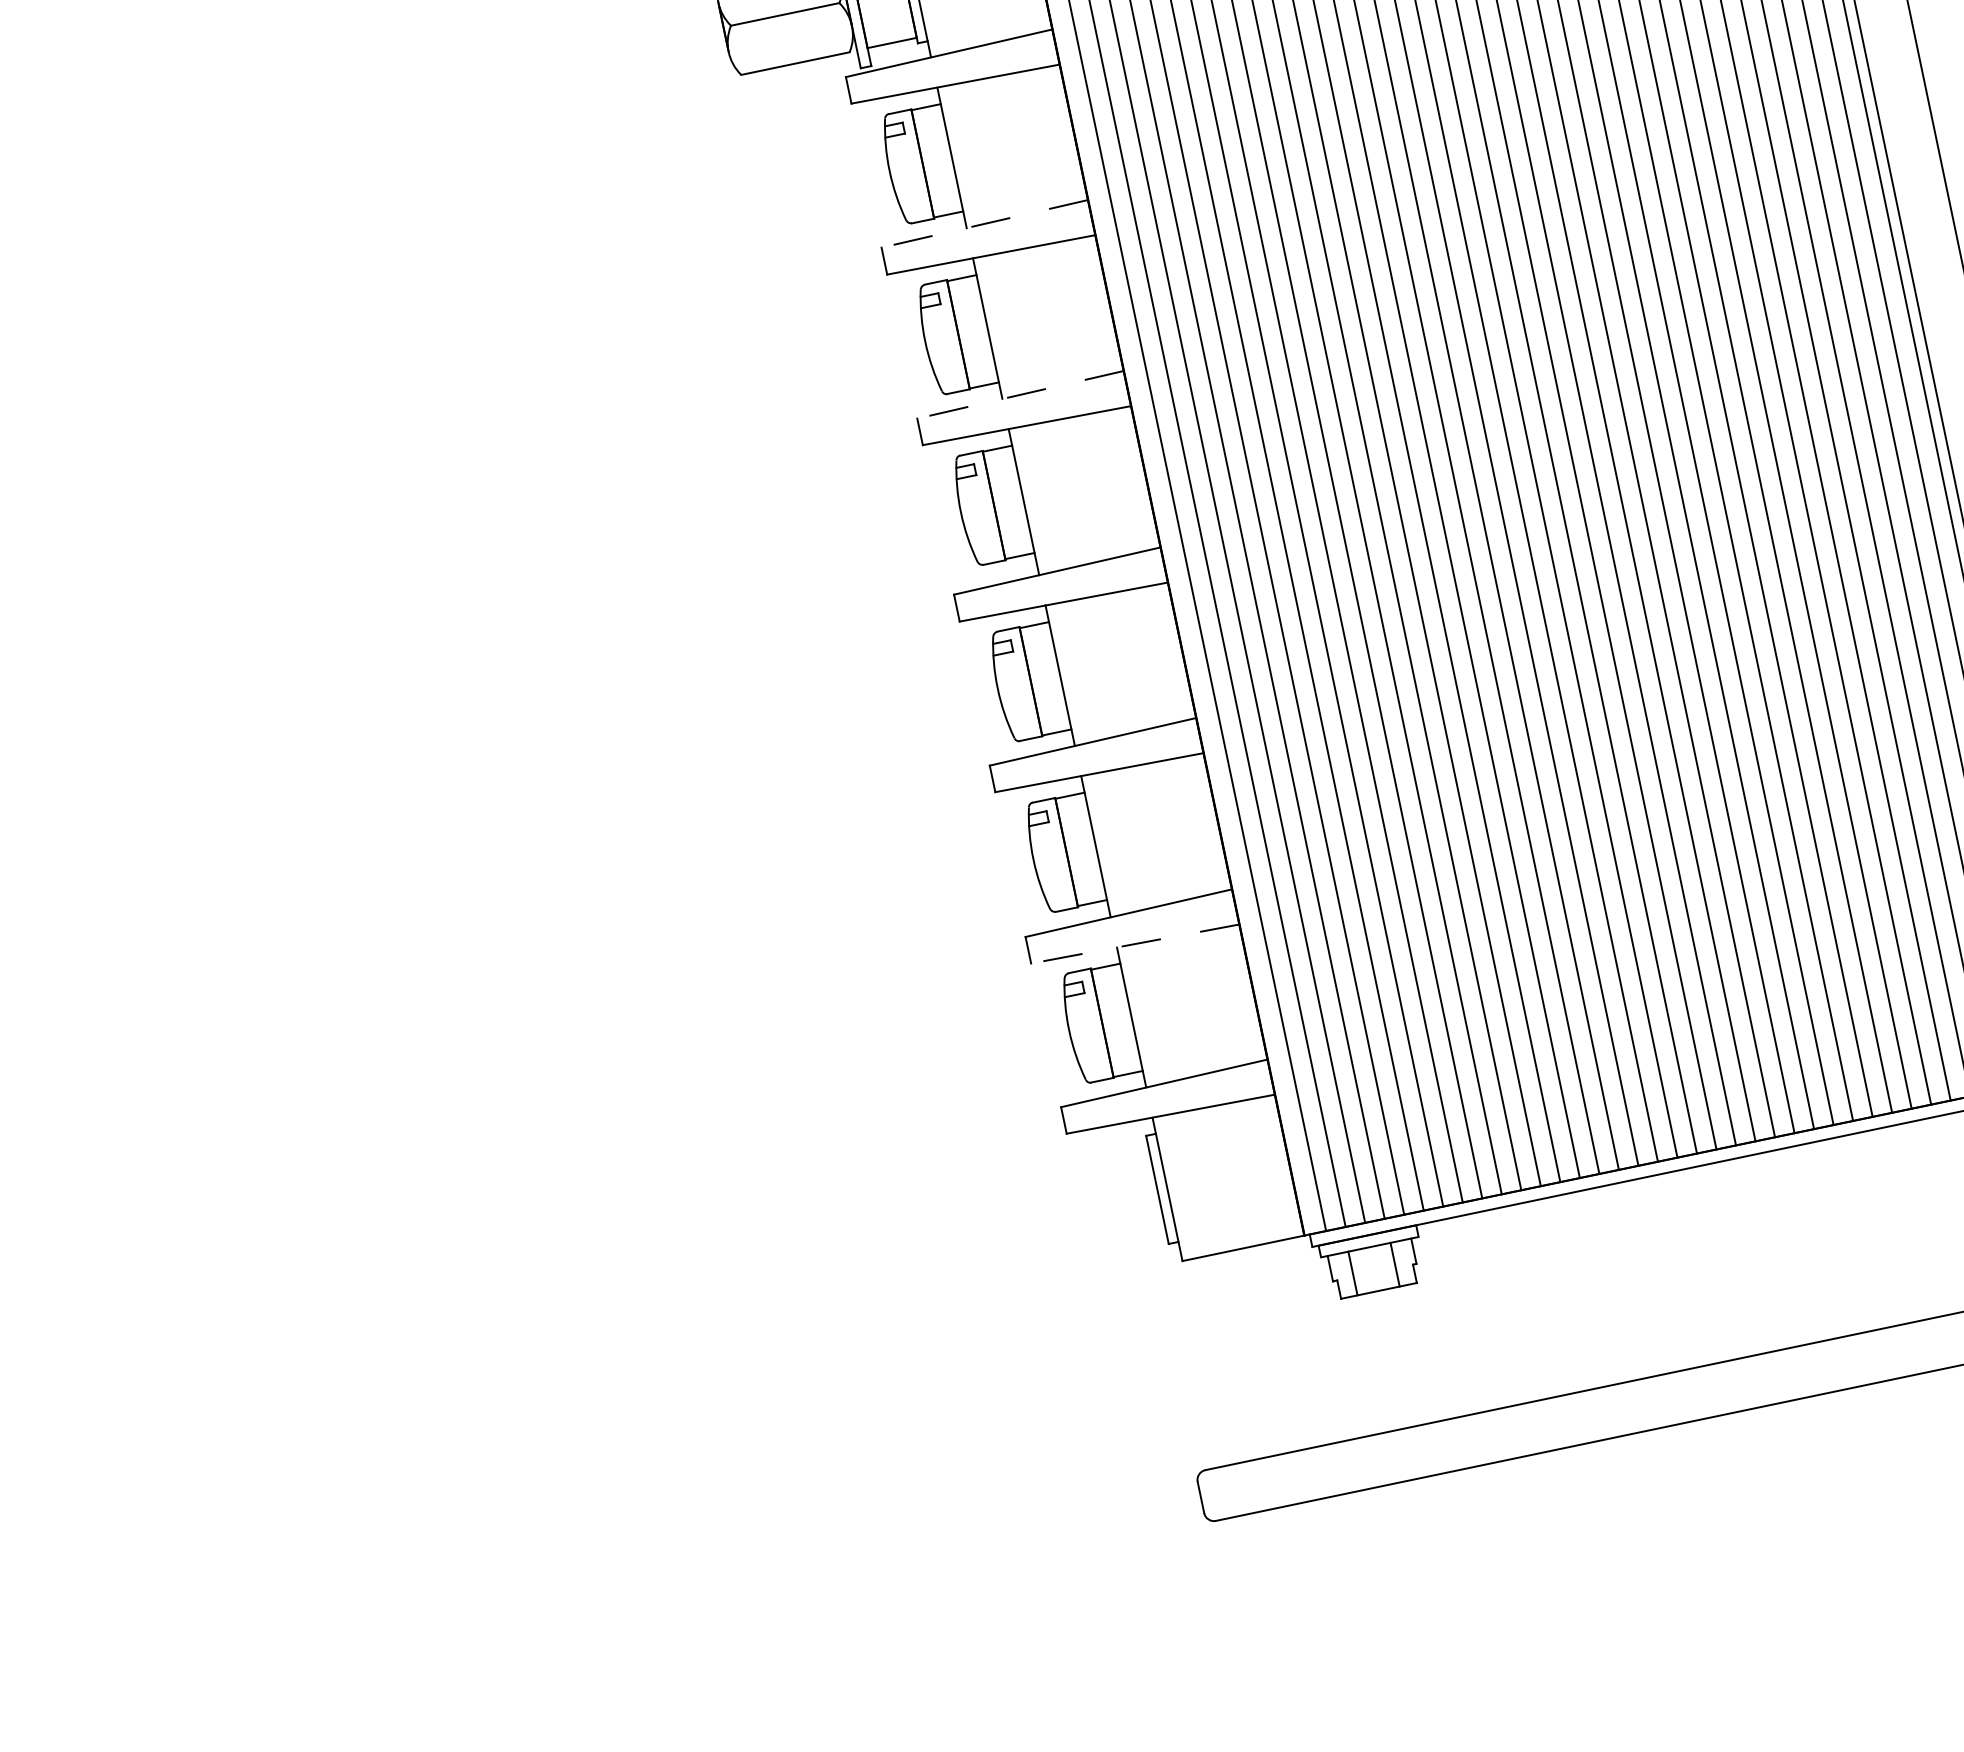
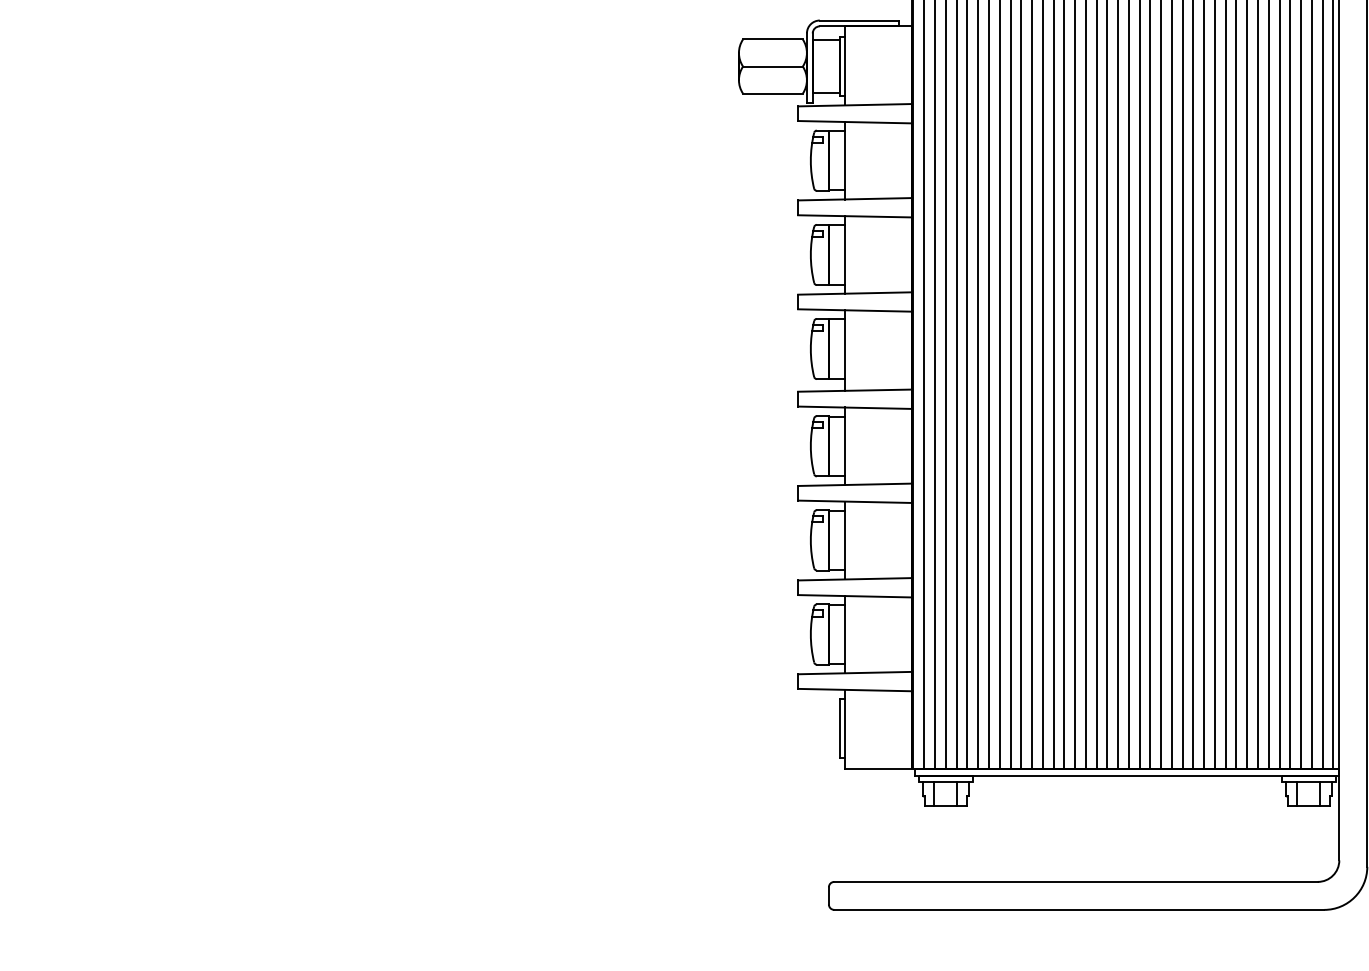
line: (983, 224) -> (854, 199), dashed -> solid
line: (1019, 395) -> (854, 293), dashed -> solid
line: (1133, 944) -> (854, 596), dashed -> solid

